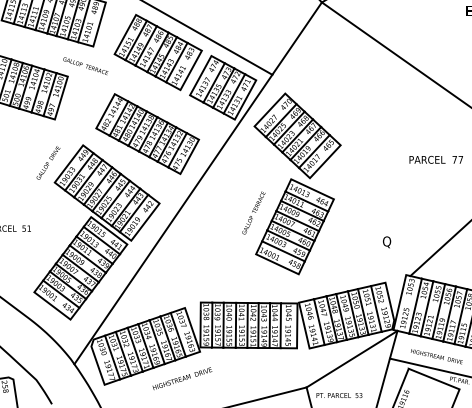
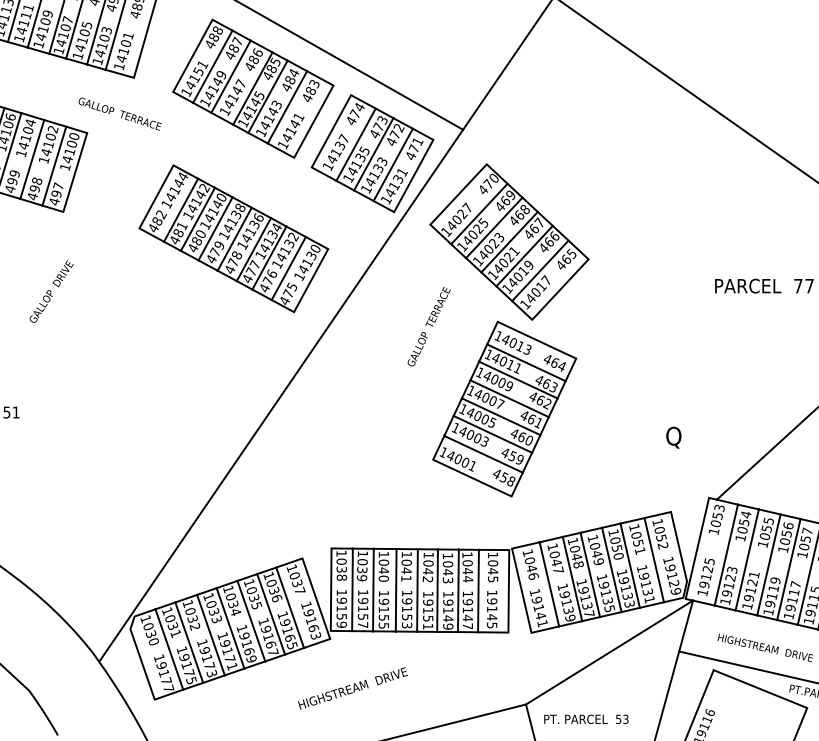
text: (253, 212) -> (428, 325), moved
part: (96, 232) -> (139, 419), removed
text: (182, 378) -> (353, 688), moved

